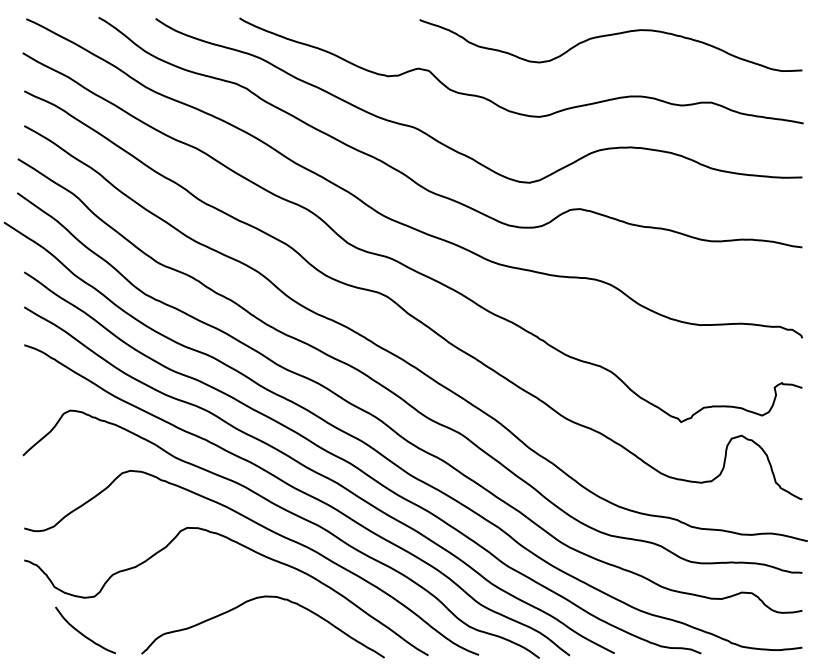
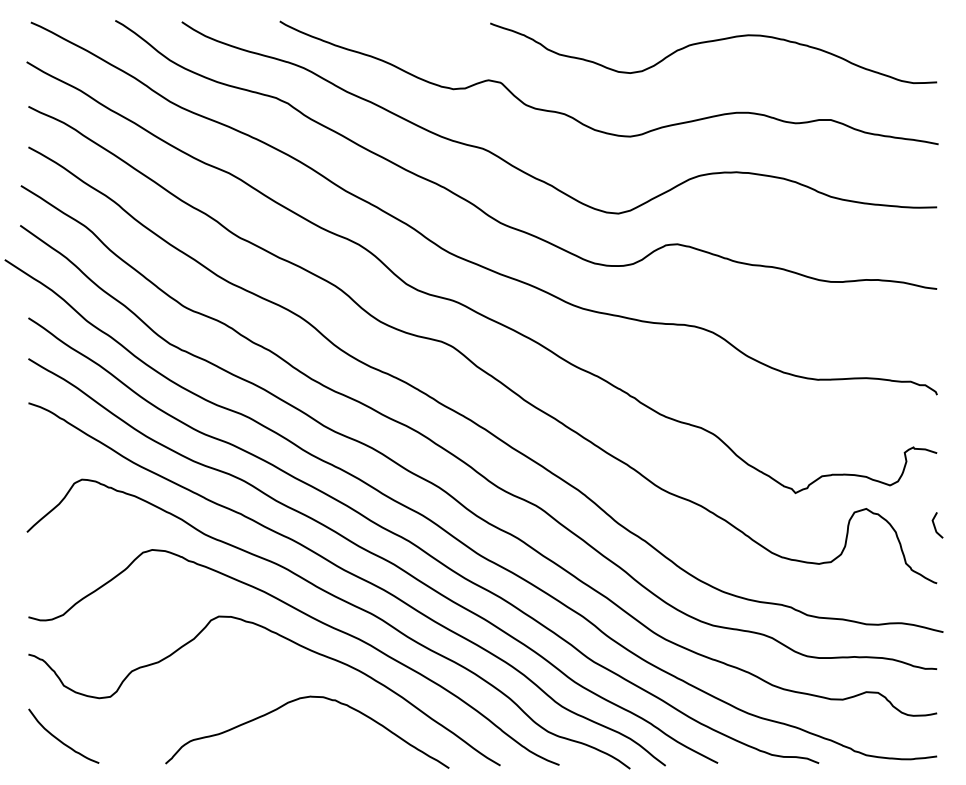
line: (801, 450) -> (936, 526), added
curve: (84, 634) -> (62, 741), moved

